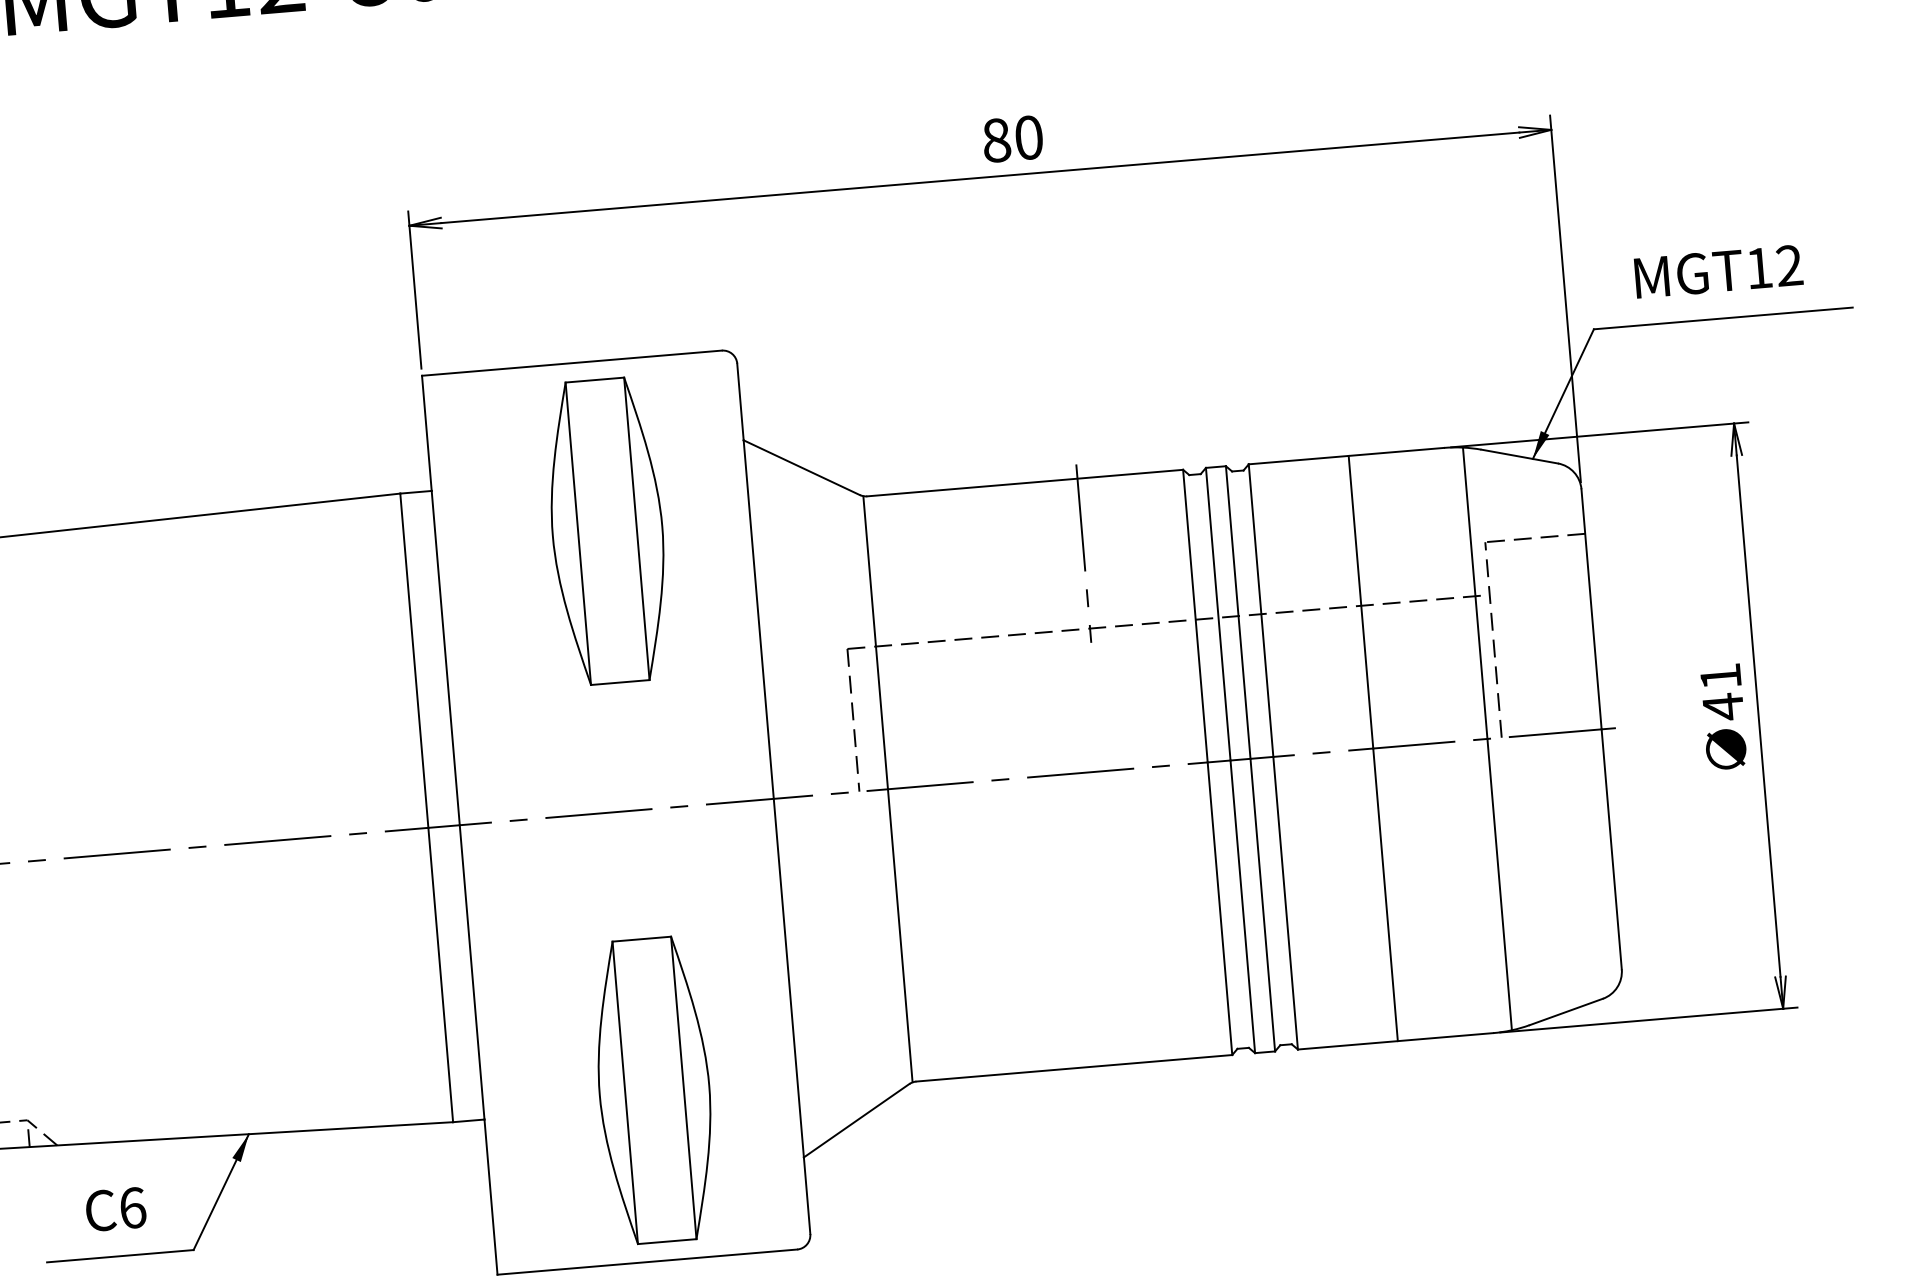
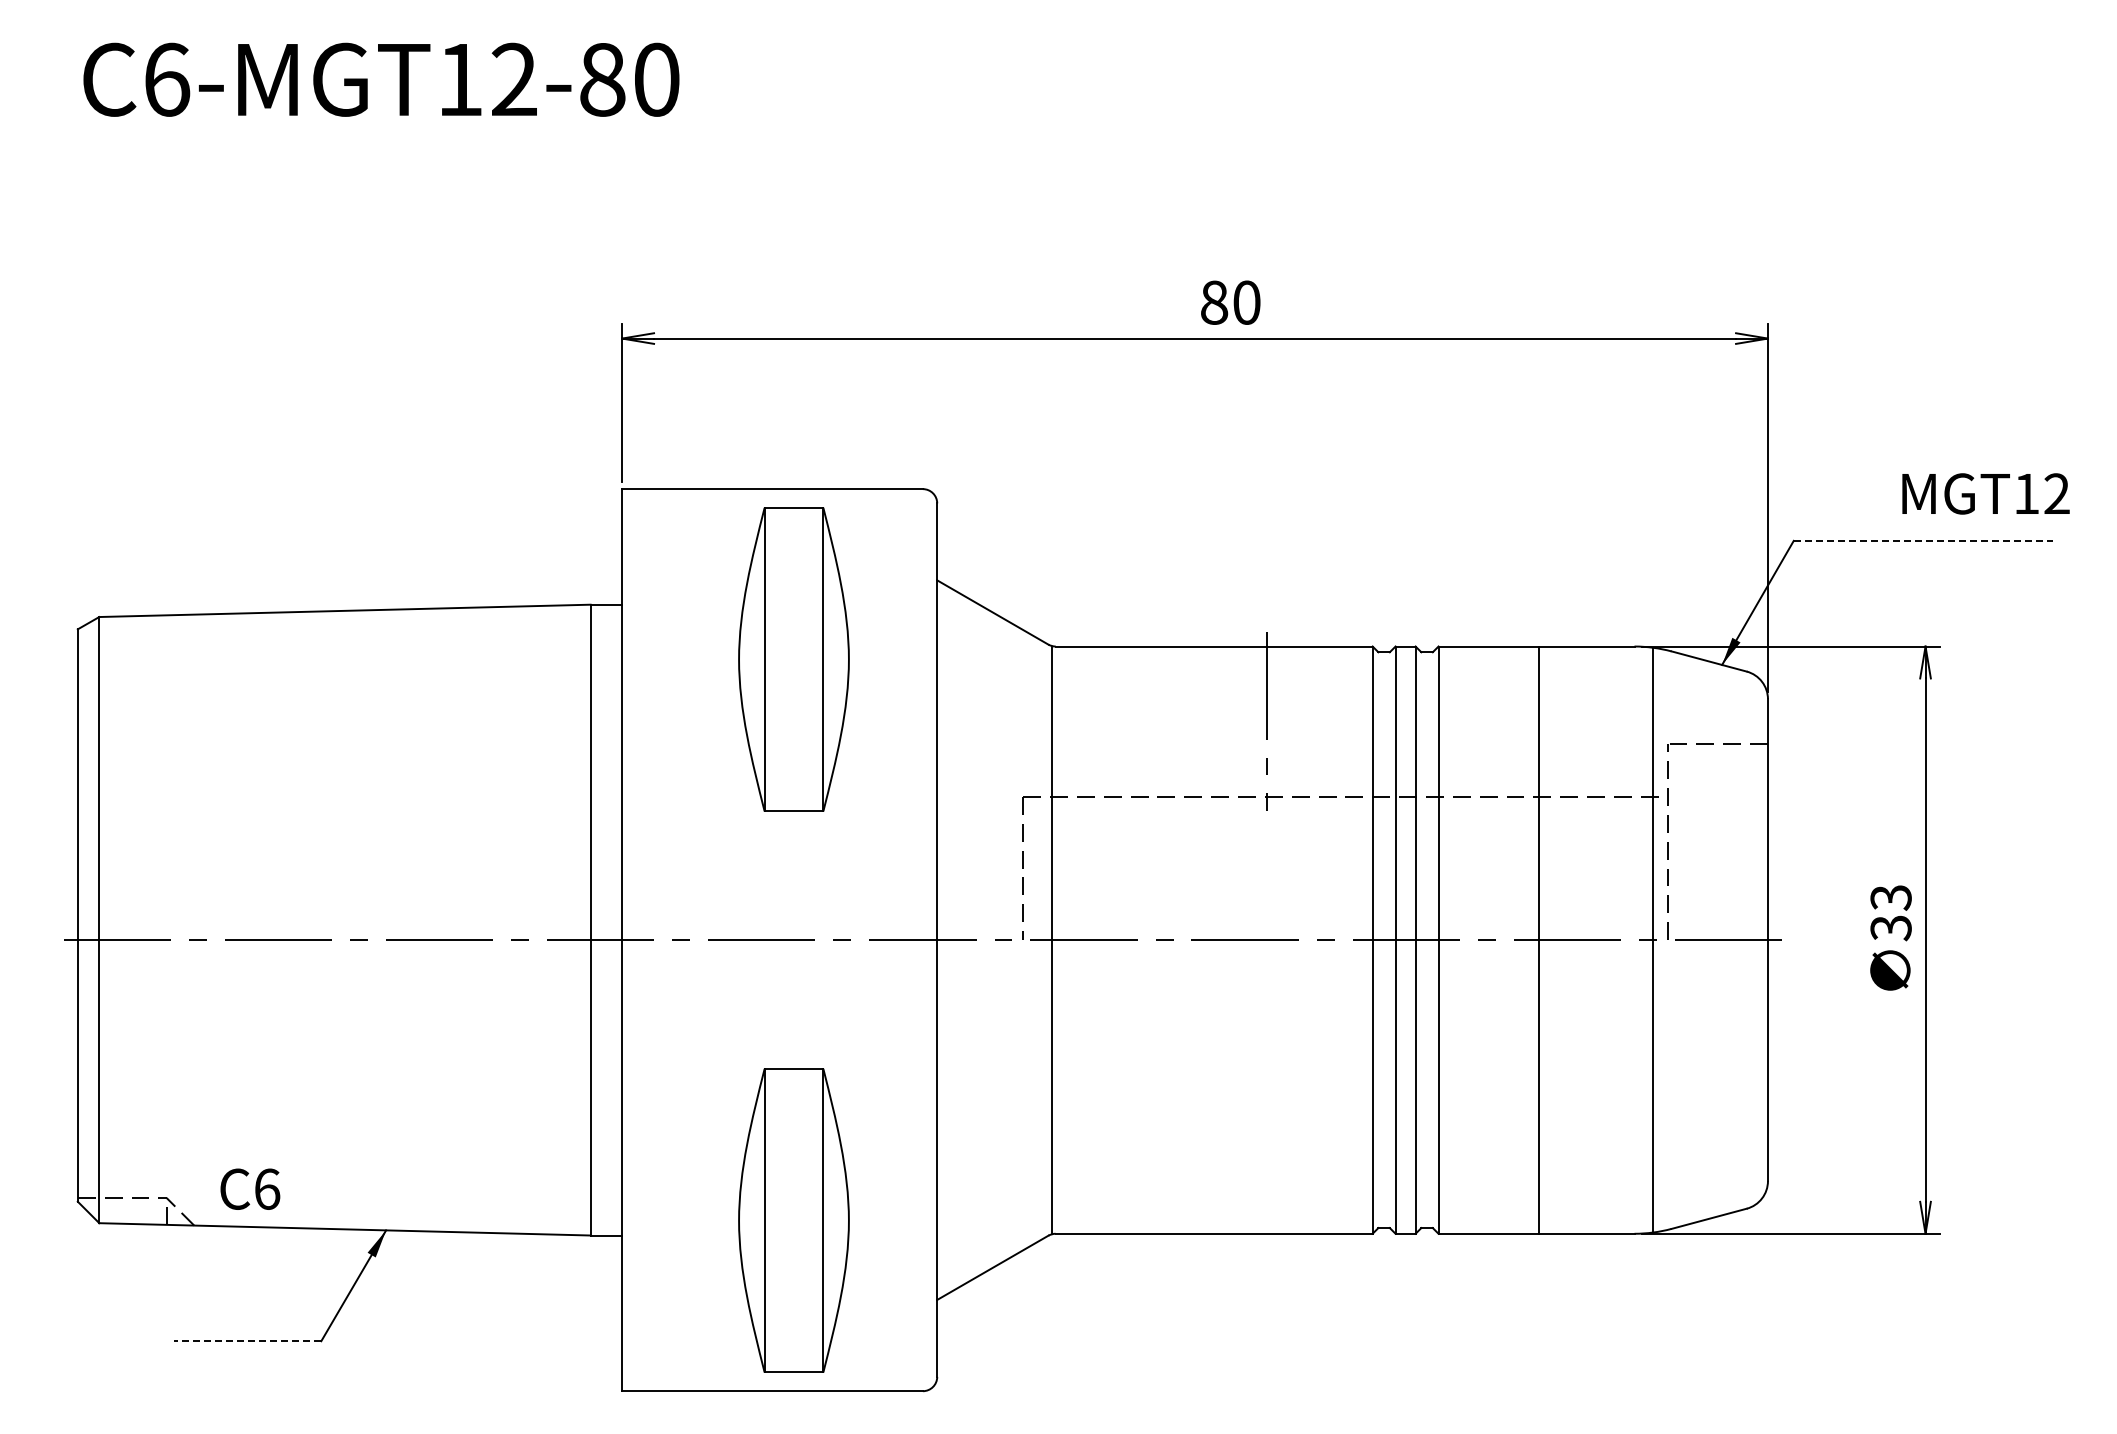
text: (1718, 271) -> (1985, 493), moved
line: (1723, 318) -> (1923, 540), solid -> dashed
text: (1721, 692) -> (1890, 913), 41 -> 33
text: (116, 1208) -> (250, 1188), moved
line: (120, 1256) -> (247, 1341), solid -> dashed

